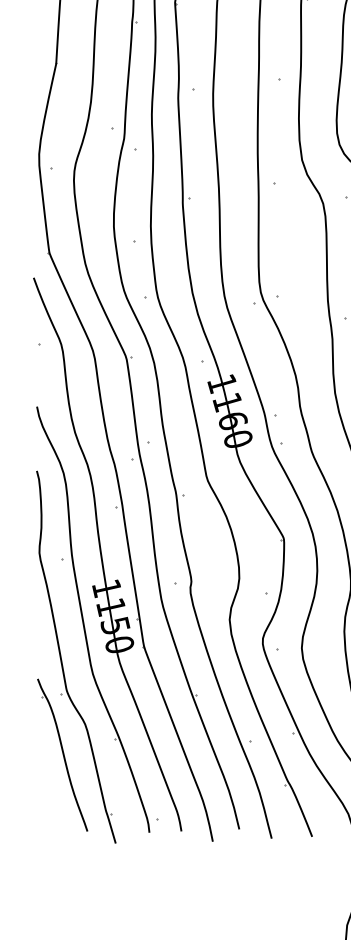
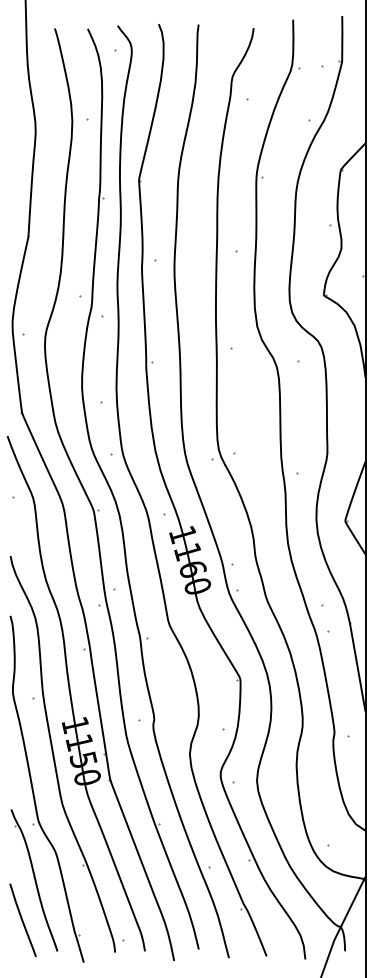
line: (49, 798) -> (22, 920), added

